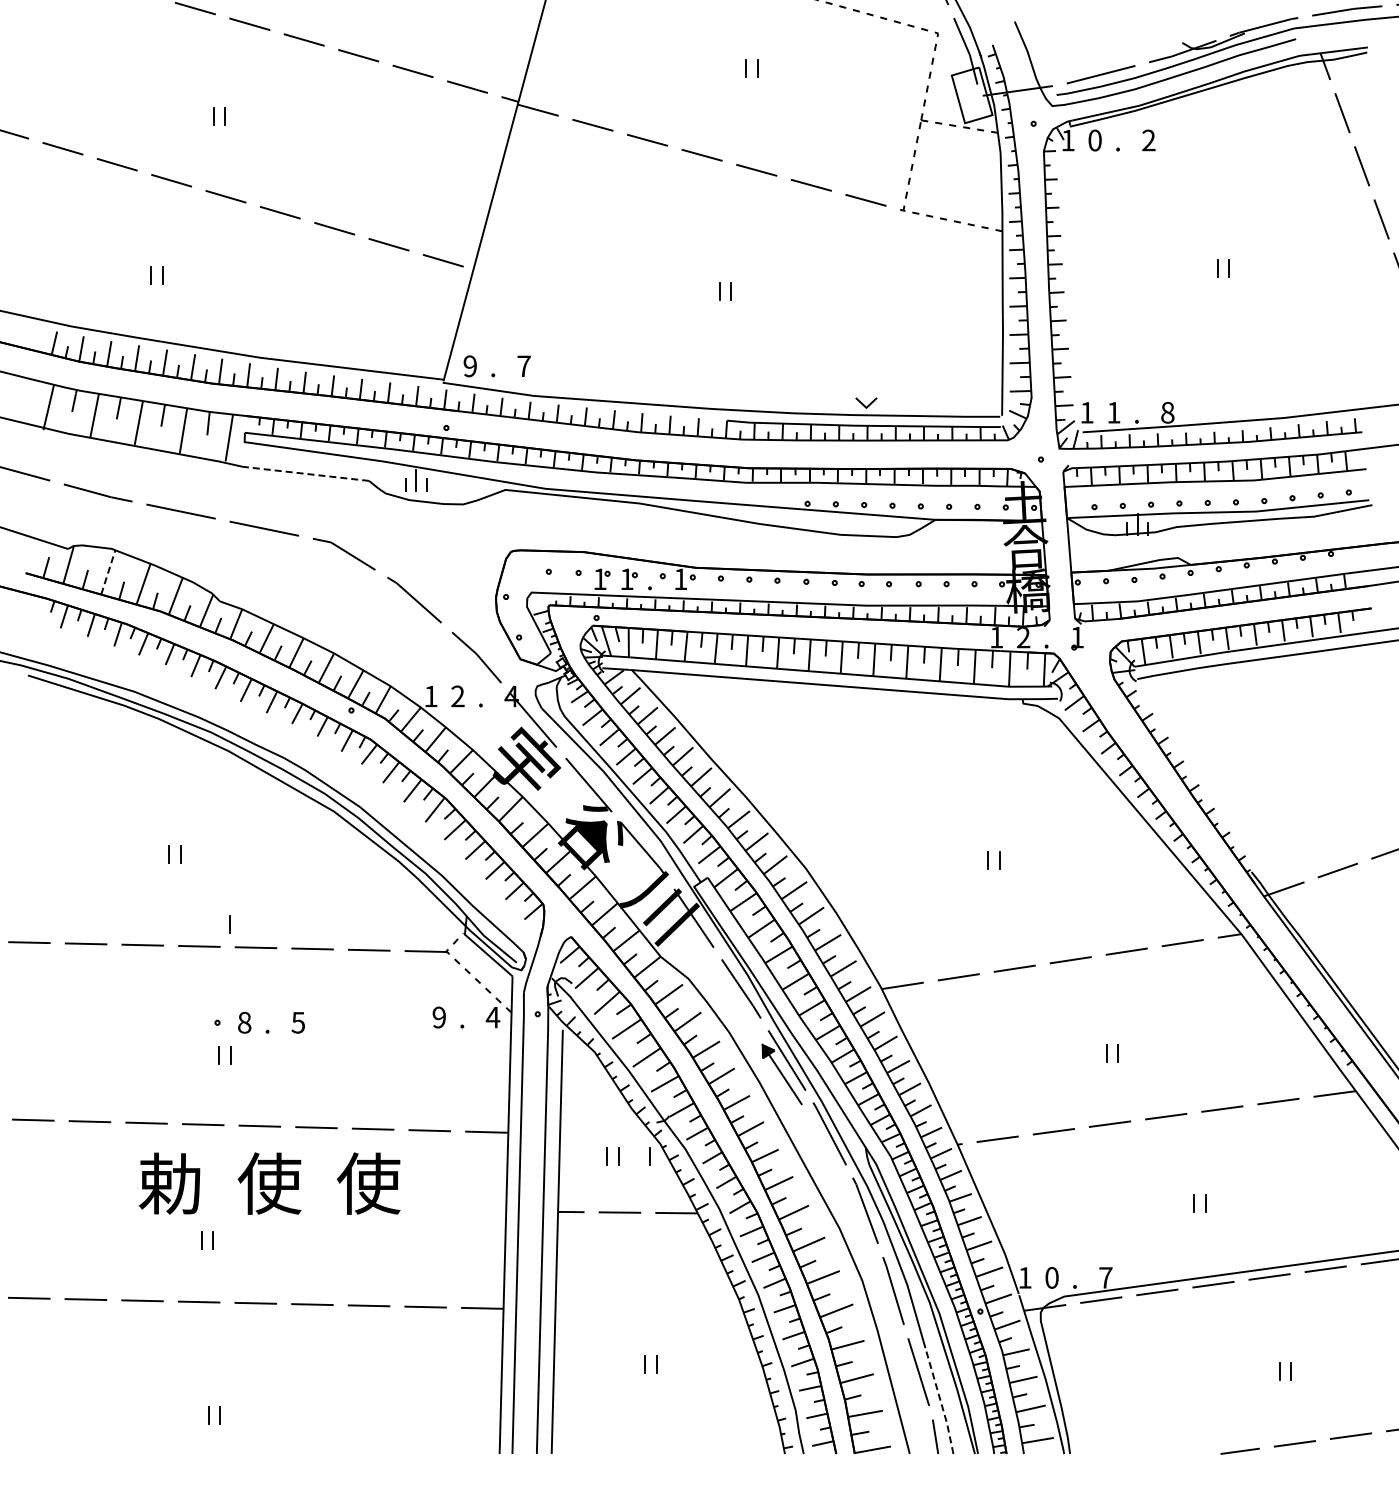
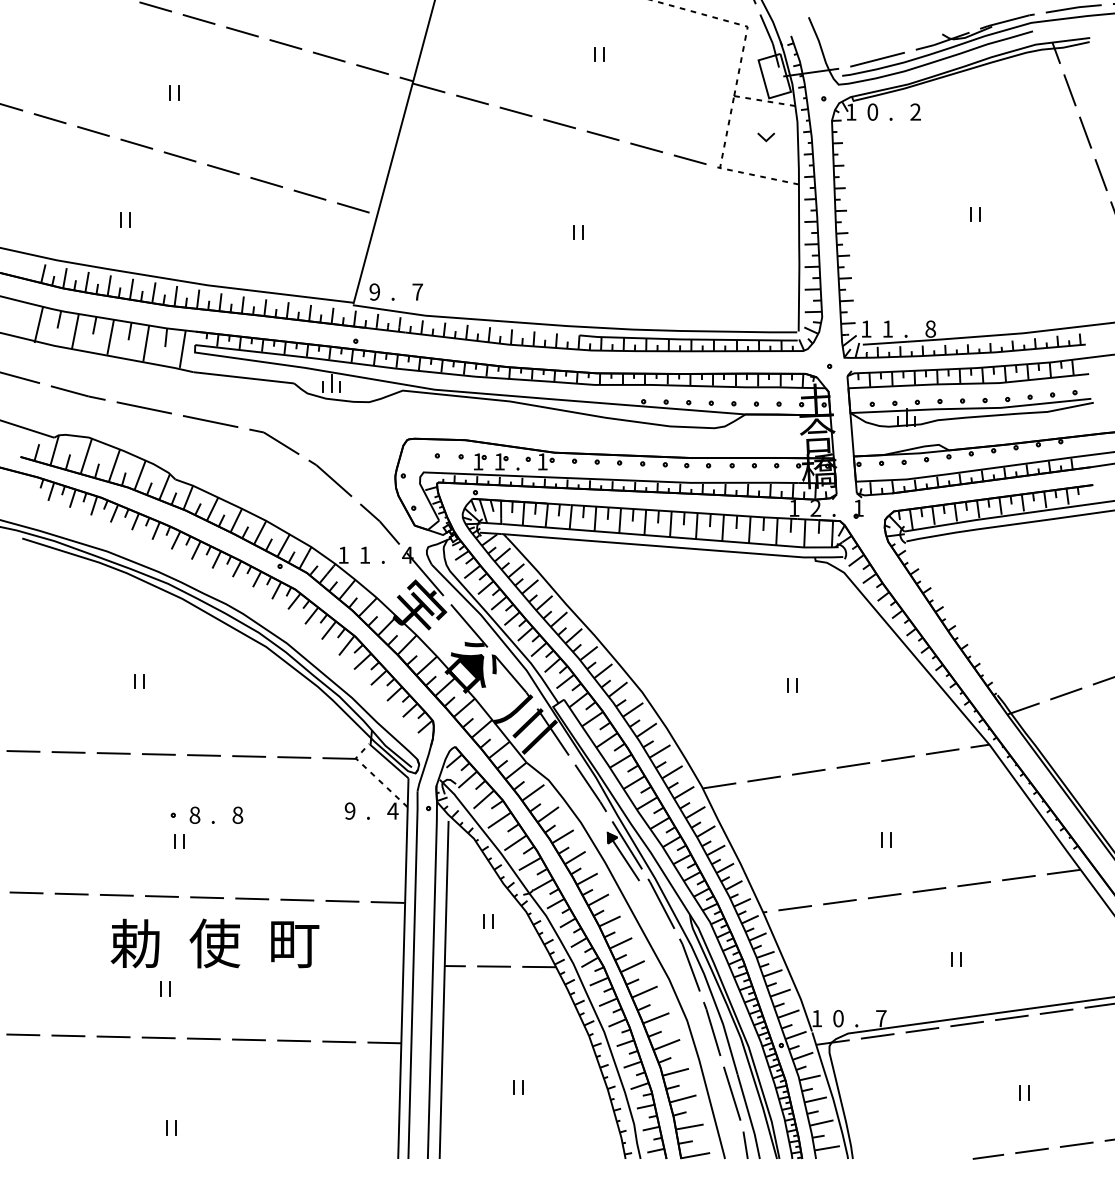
line: (864, 404) -> (764, 138), moved
line: (305, 473) -> (243, 377), dashed -> solid
line: (108, 571) -> (86, 455), dashed -> solid
text: (457, 695) -> (364, 554), 2 -> 1
line: (229, 924) -> (182, 736), removed
text: (298, 1022) -> (237, 815), 5 -> 8
line: (649, 1156) -> (517, 921), removed
text: (368, 1183) -> (293, 943), 使 -> 町
line: (940, 1401) -> (749, 1117), dashed -> solid

